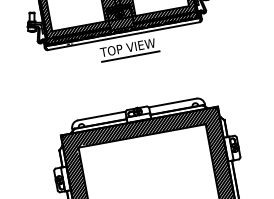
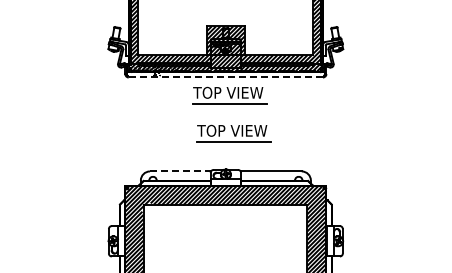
line: (123, 36) -> (225, 77), solid -> dashed
part: (137, 78) -> (233, 133), added
line: (101, 116) -> (180, 171), solid -> dashed

